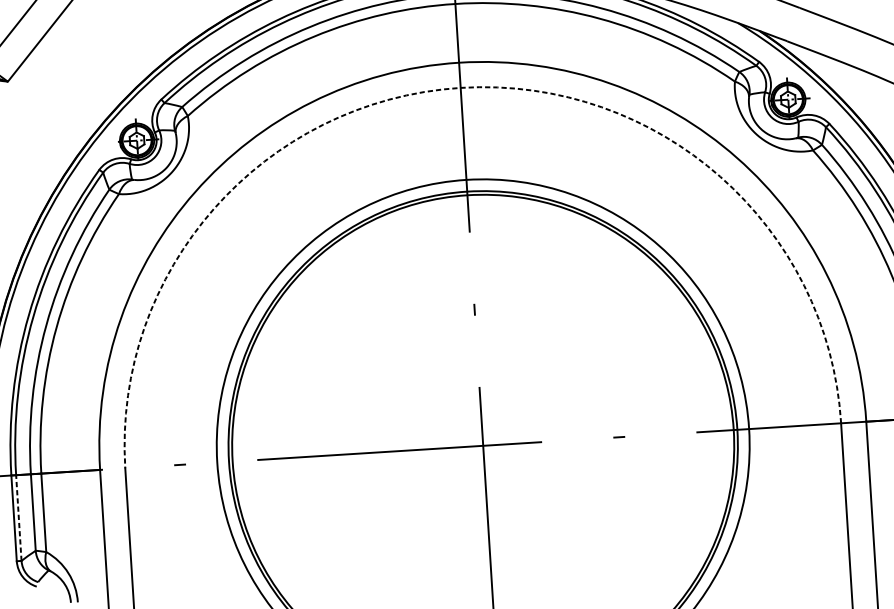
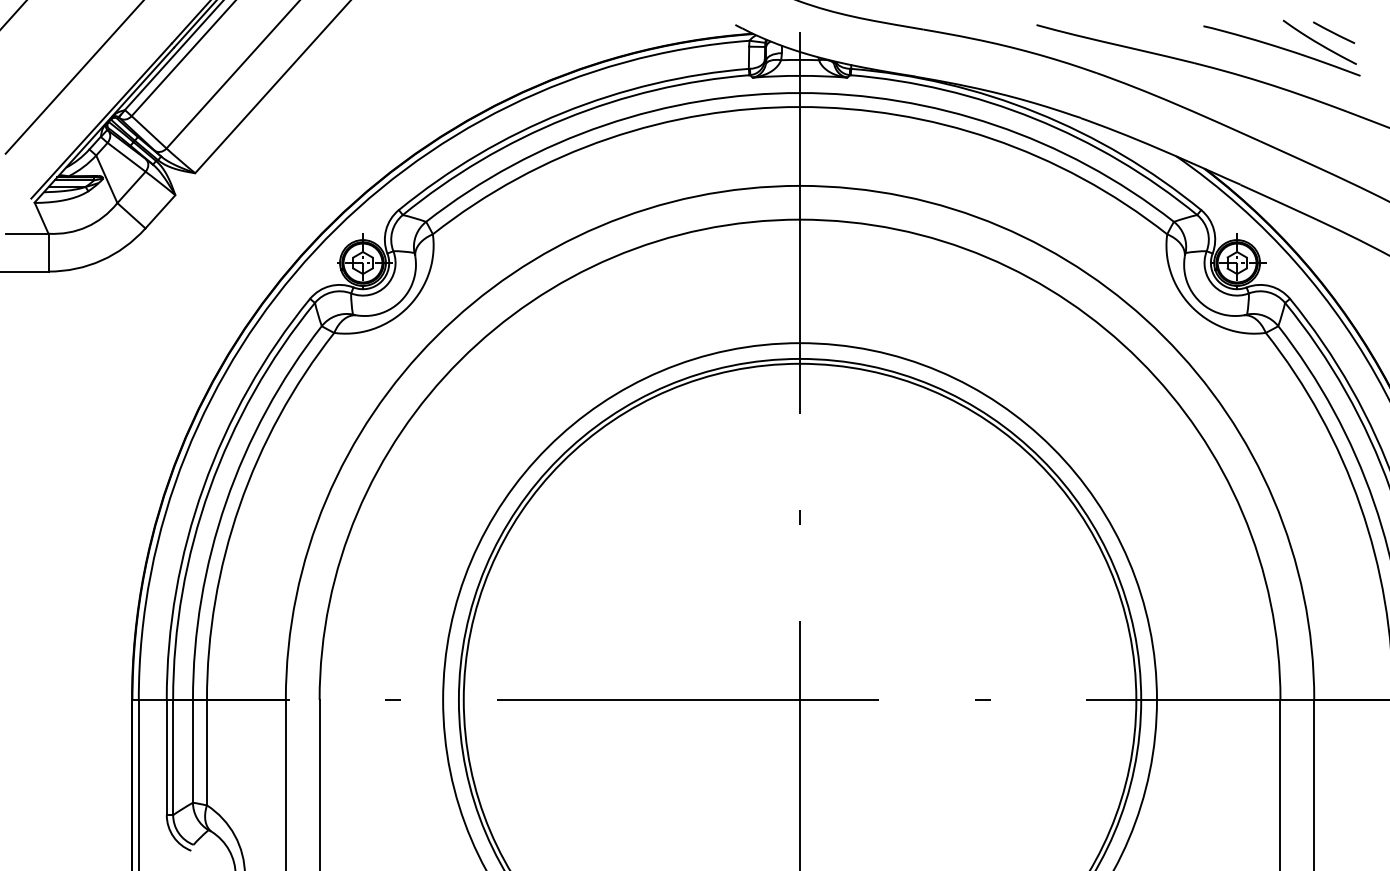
arc: (461, 87) -> (800, 219), dashed -> solid
line: (19, 517) -> (173, 757), dashed -> solid

